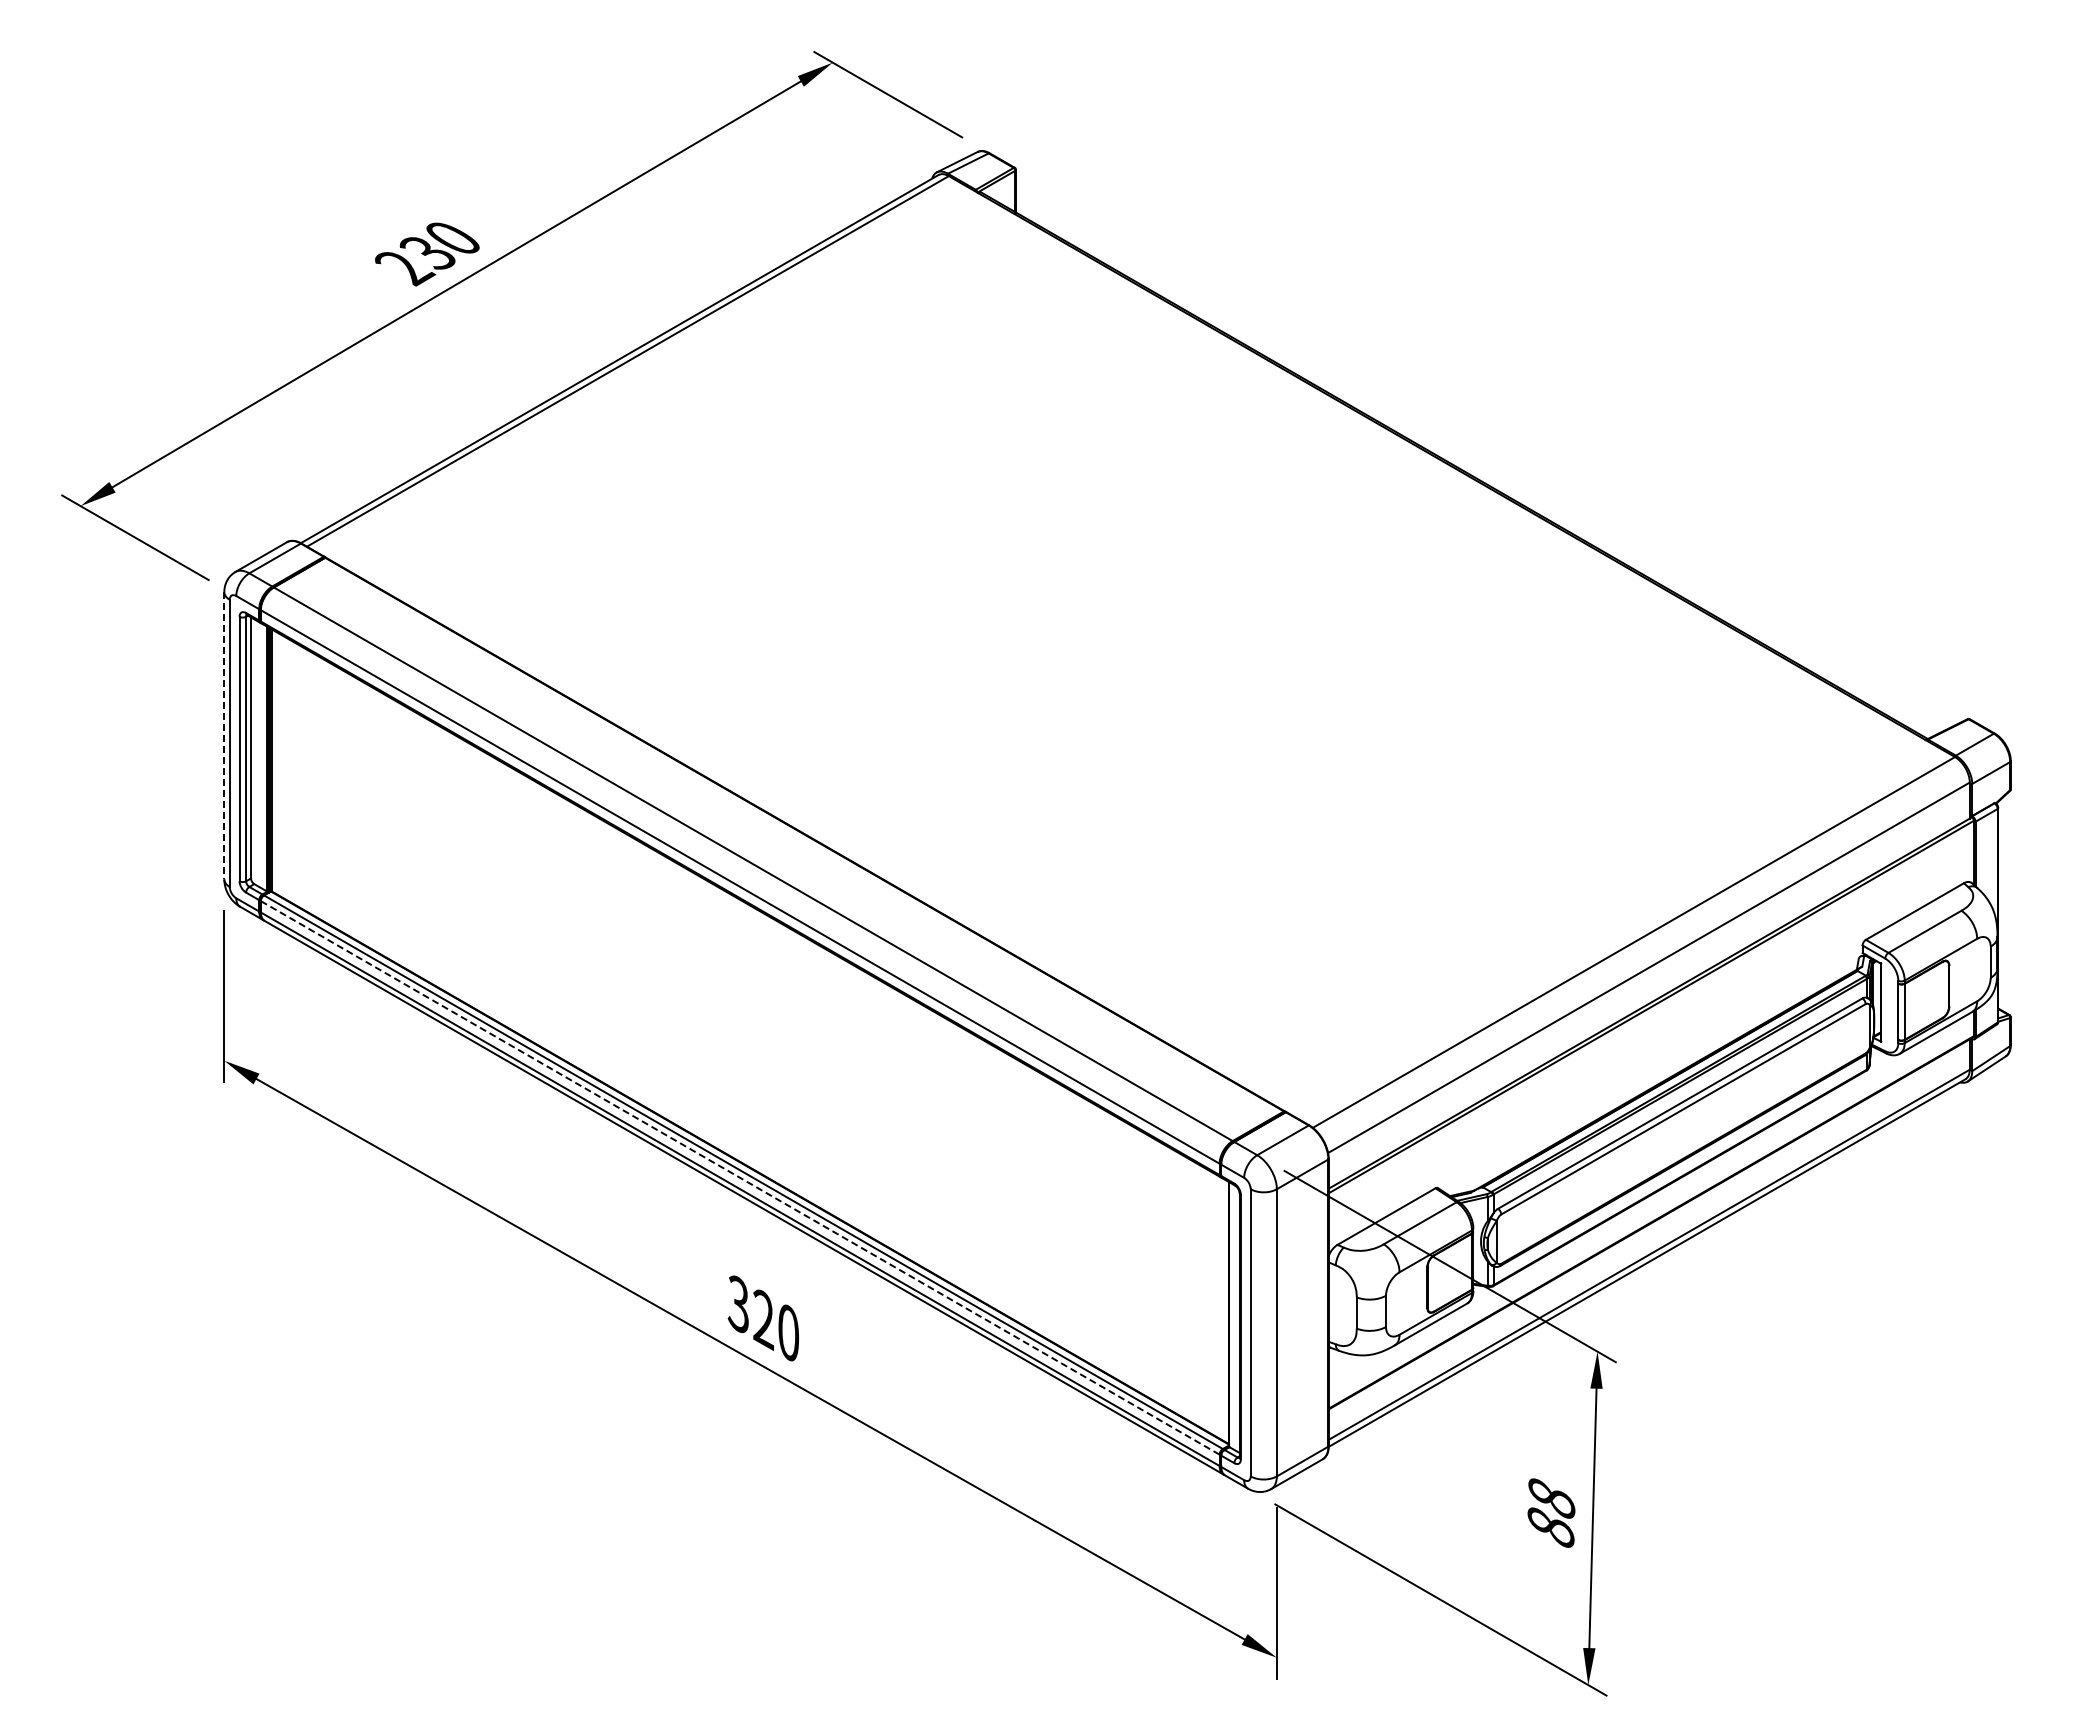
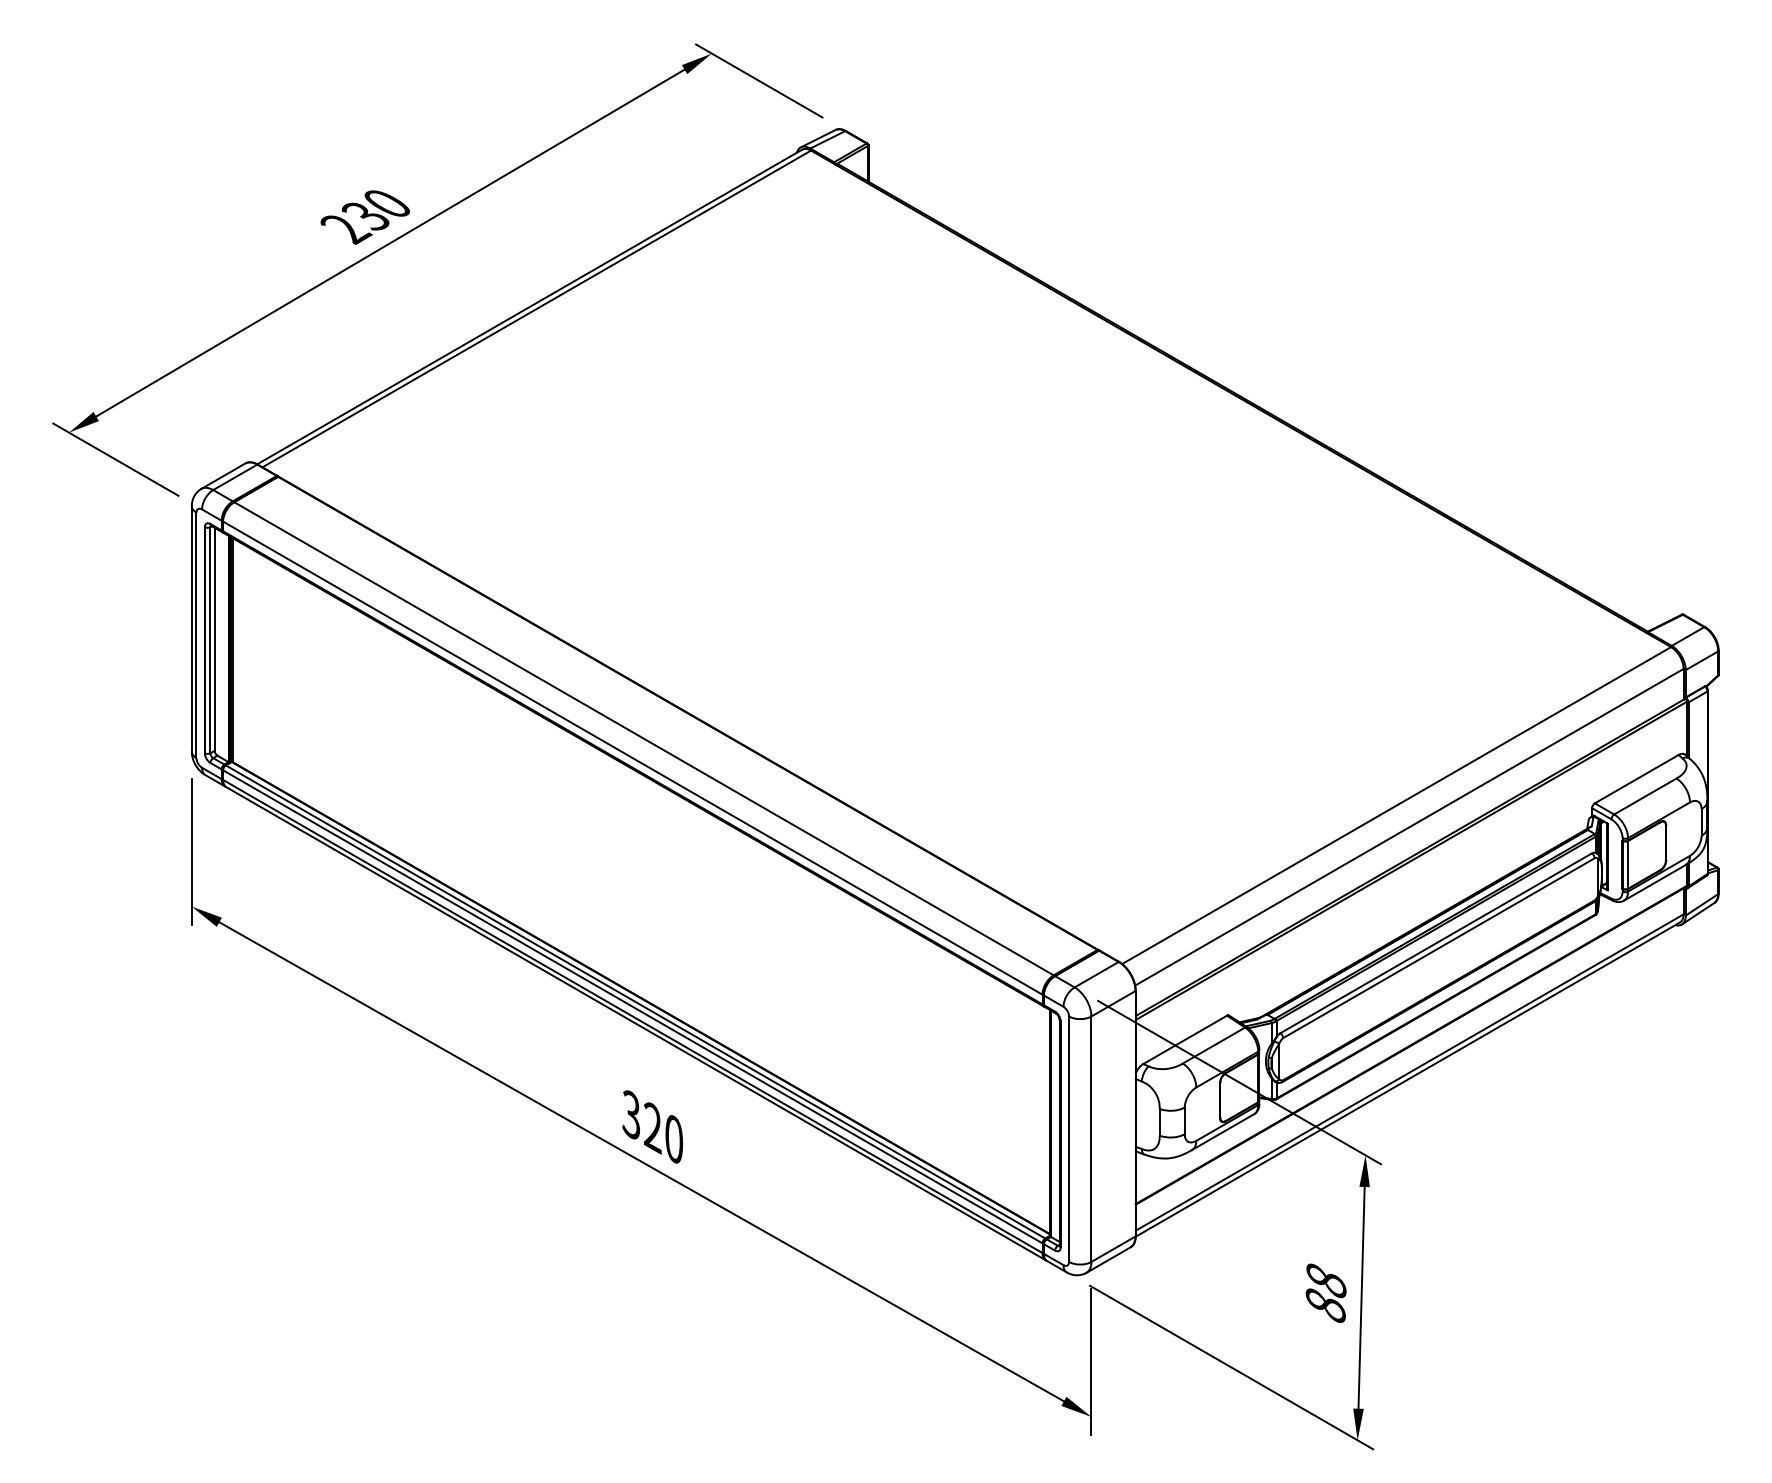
line: (224, 735) -> (191, 628), dashed -> solid
line: (740, 1177) -> (633, 1006), dashed -> solid

